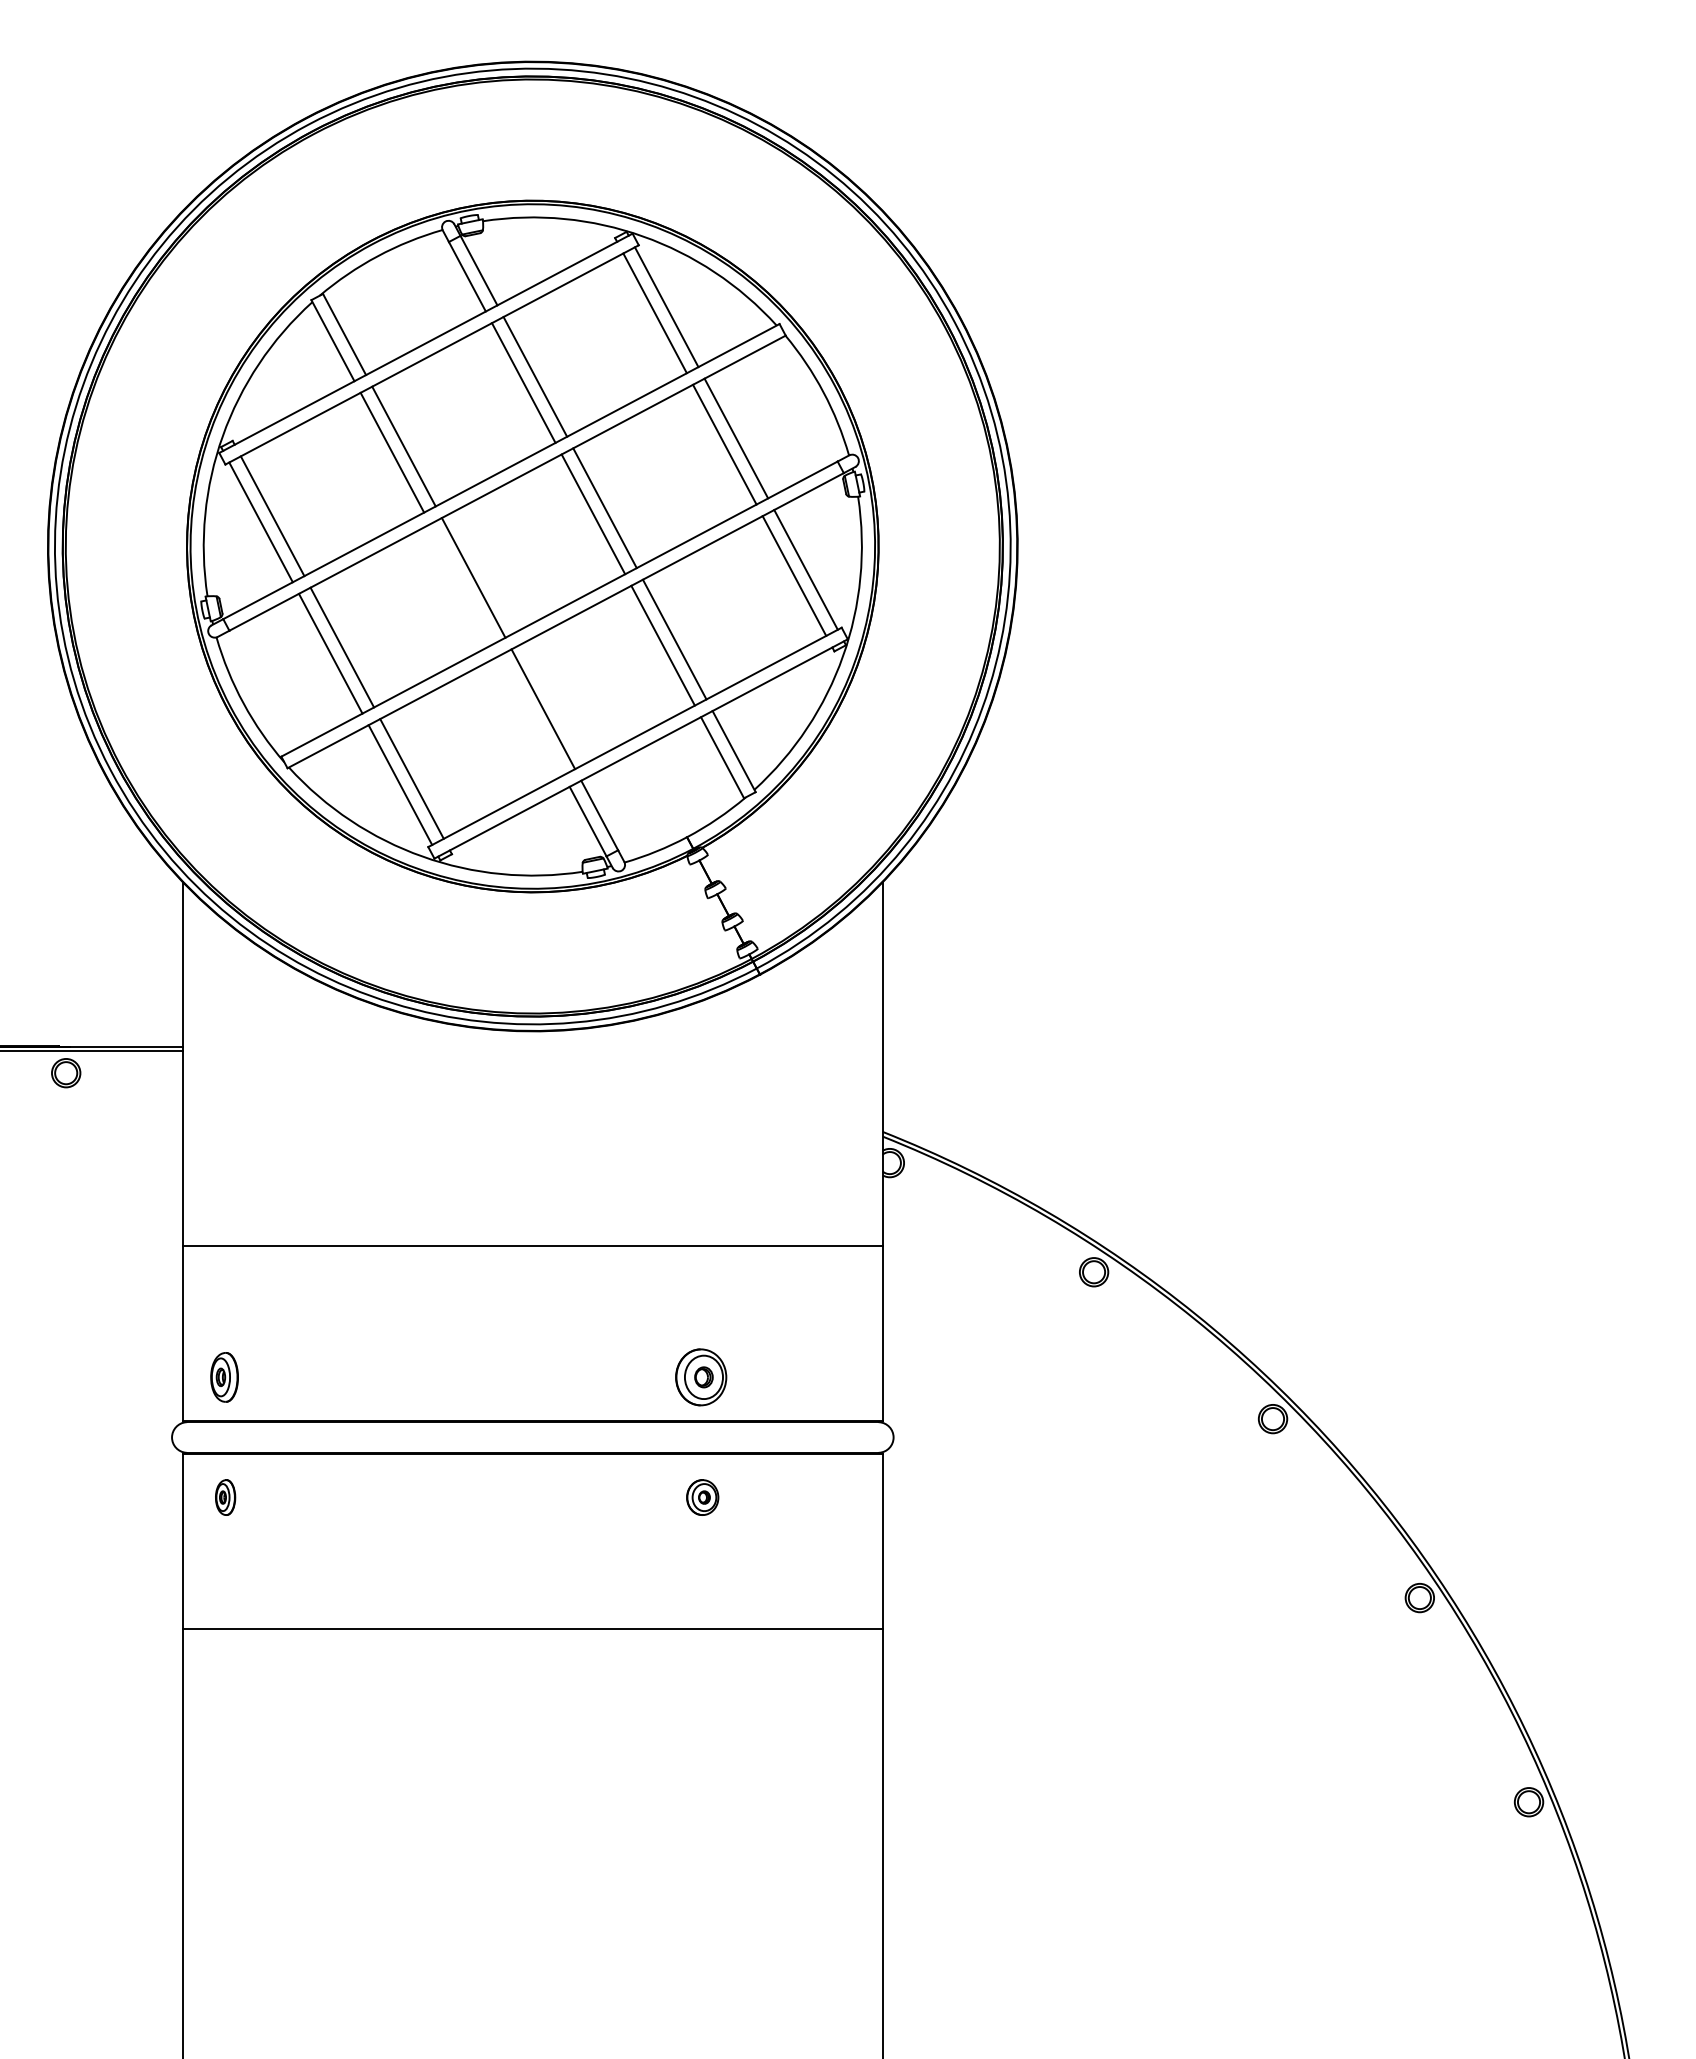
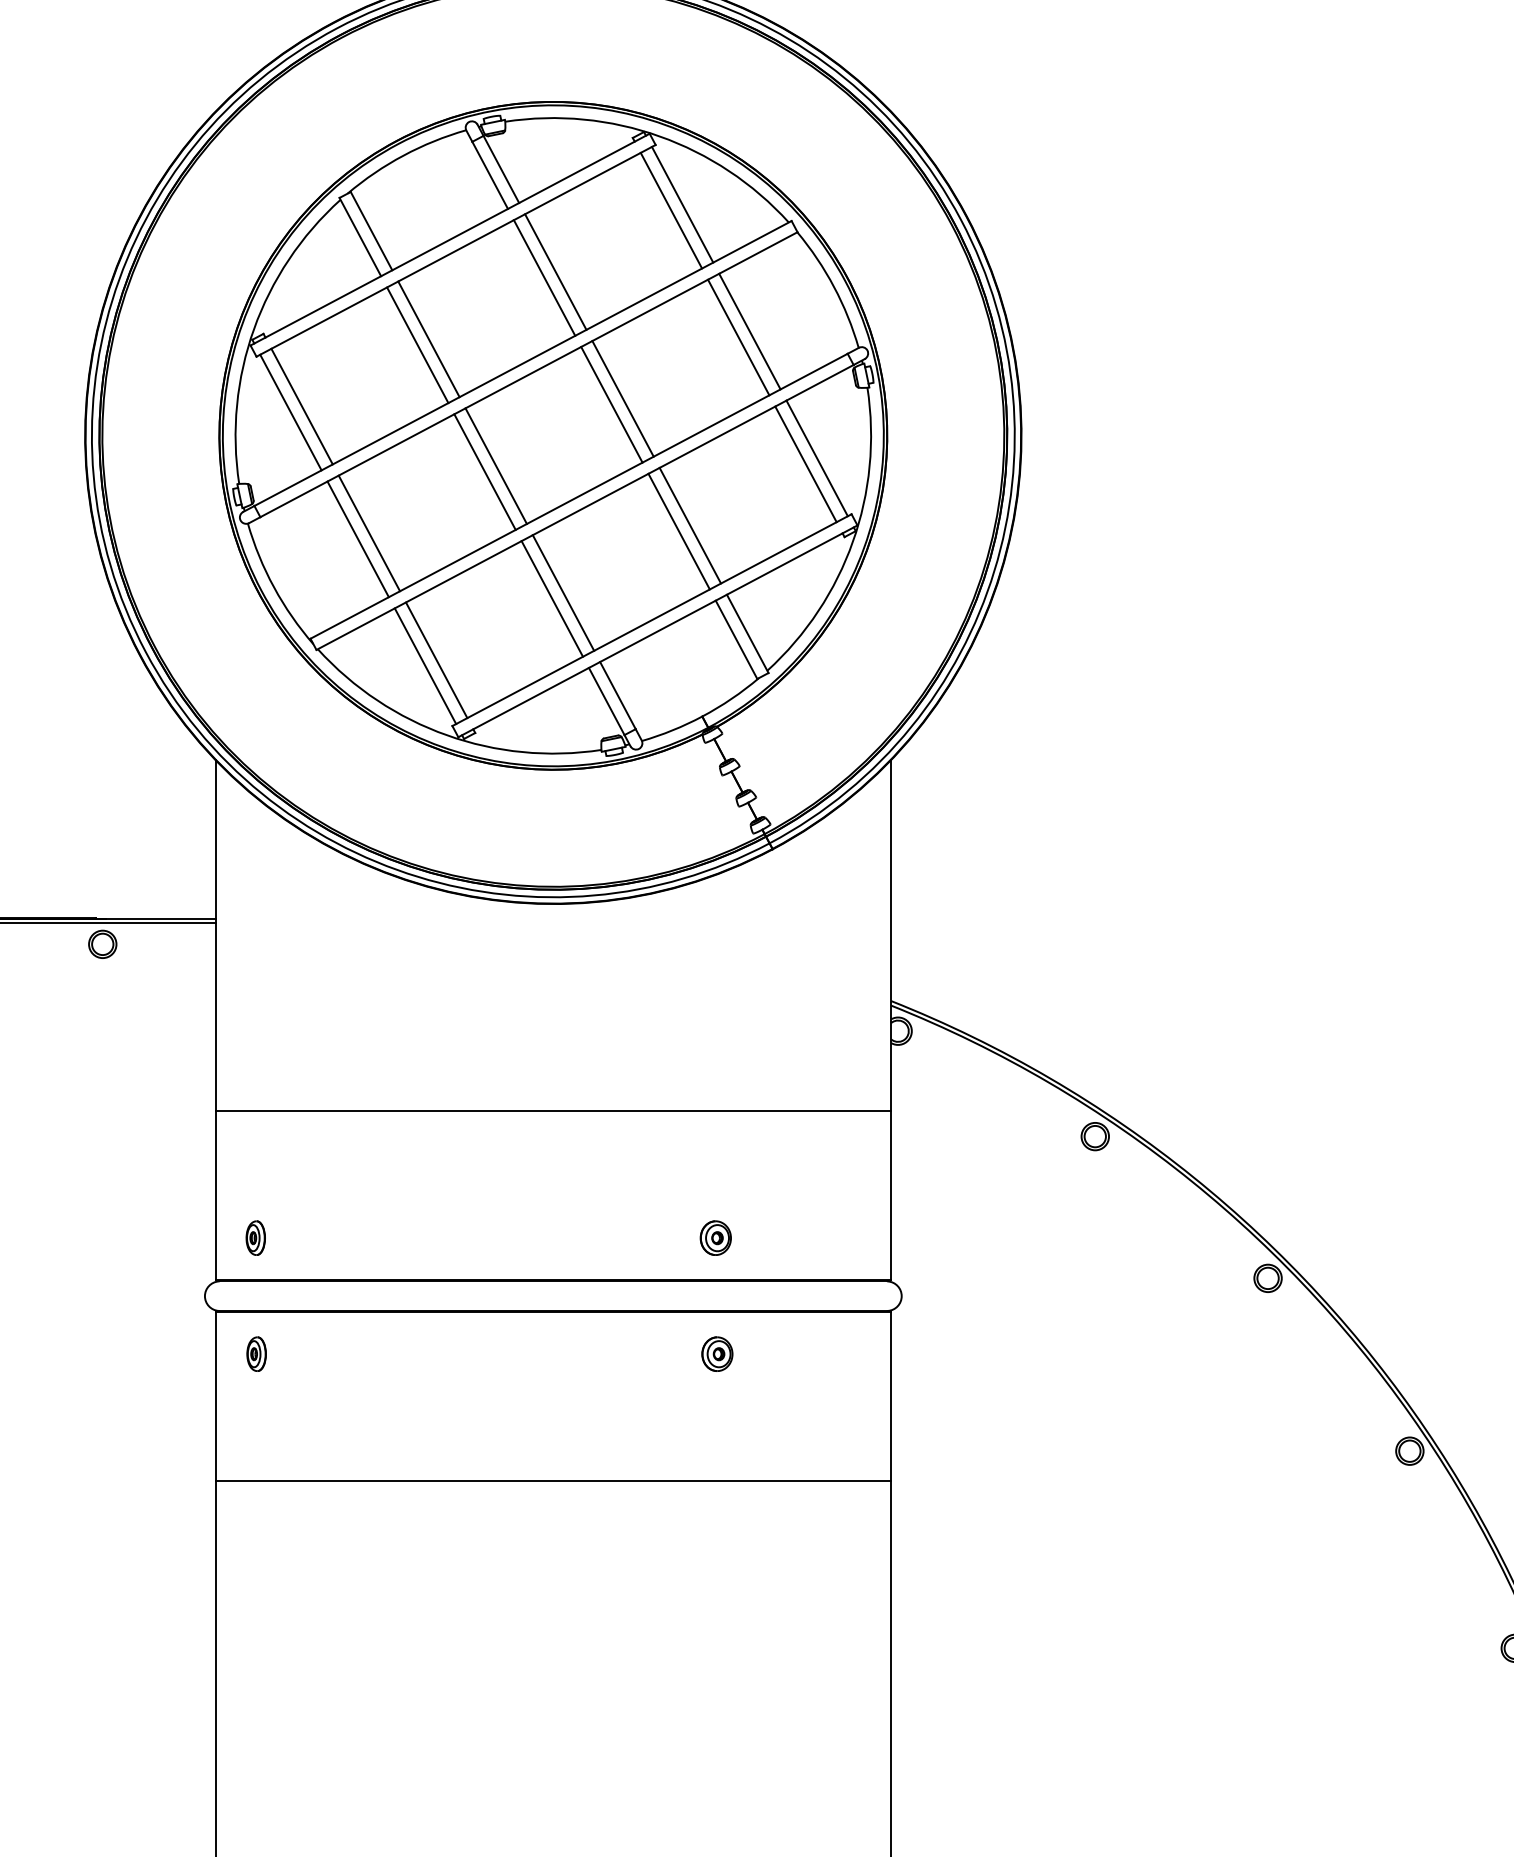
line: (461, 583) -> (484, 471), added
line: (531, 715) -> (552, 599), added
part: (224, 1377) -> (255, 1238), size x0.71
part: (700, 1377) -> (715, 1238), size x0.62

